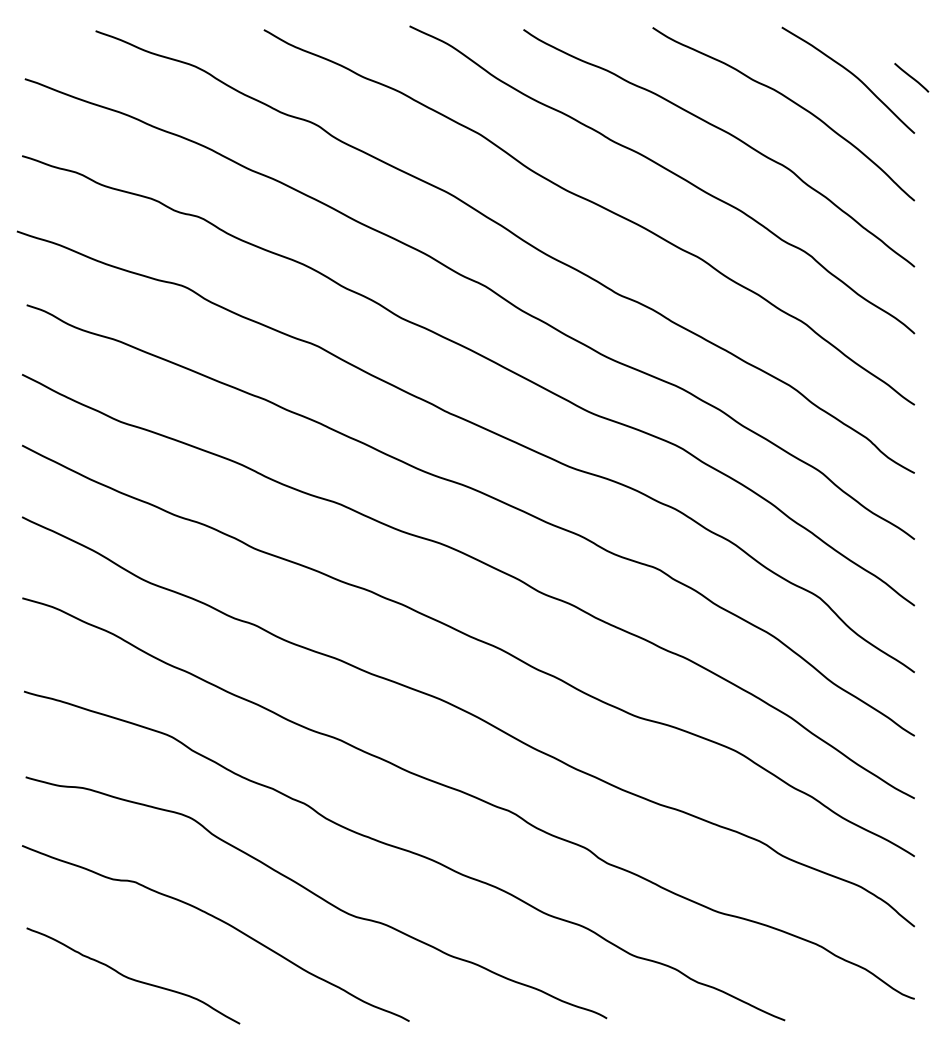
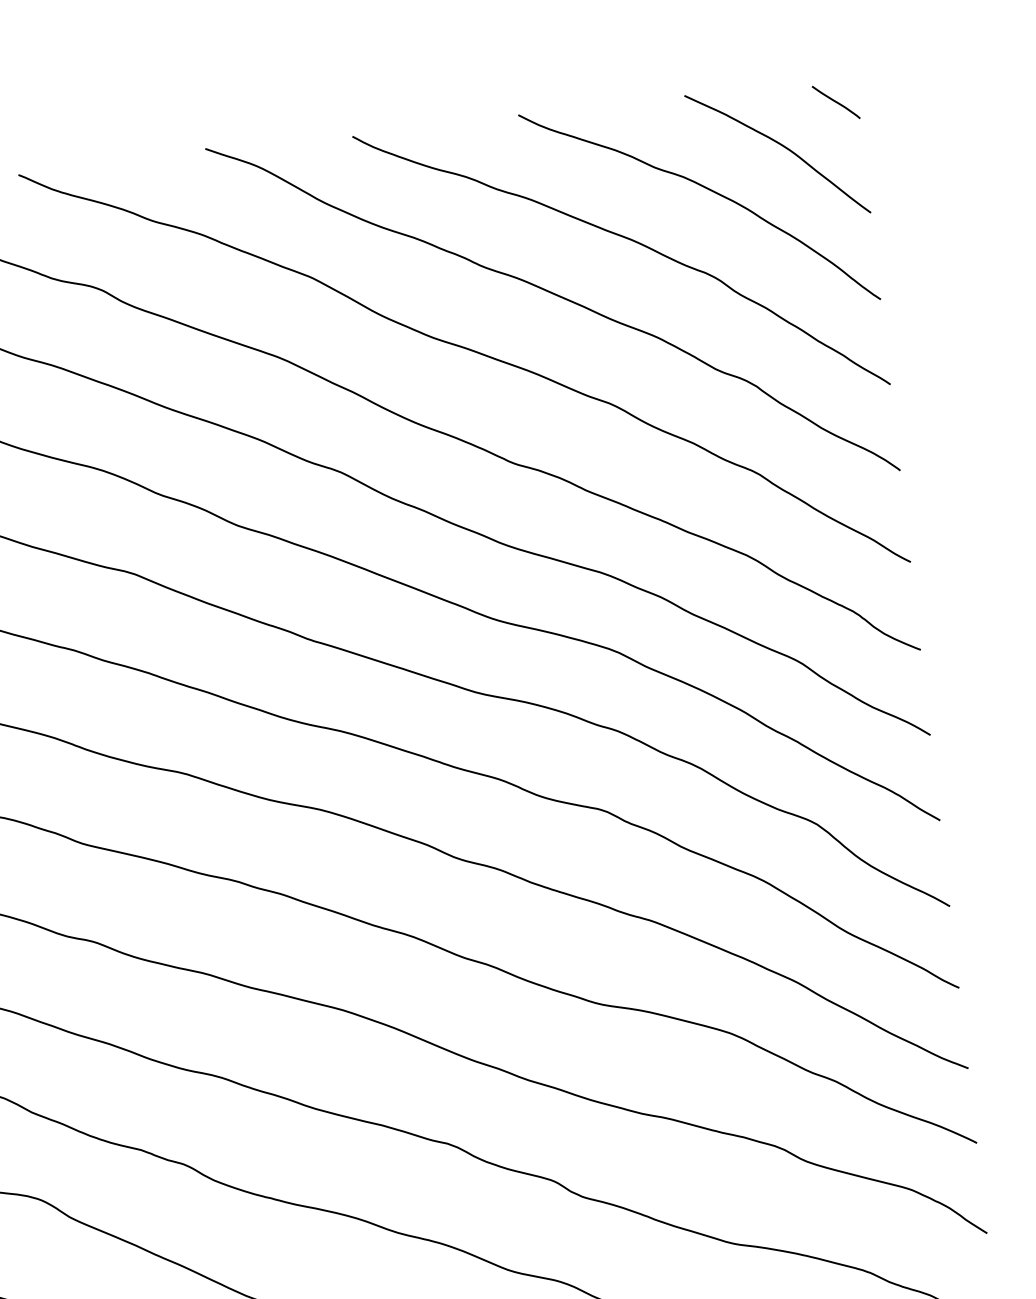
line: (911, 77) -> (835, 102), moved

